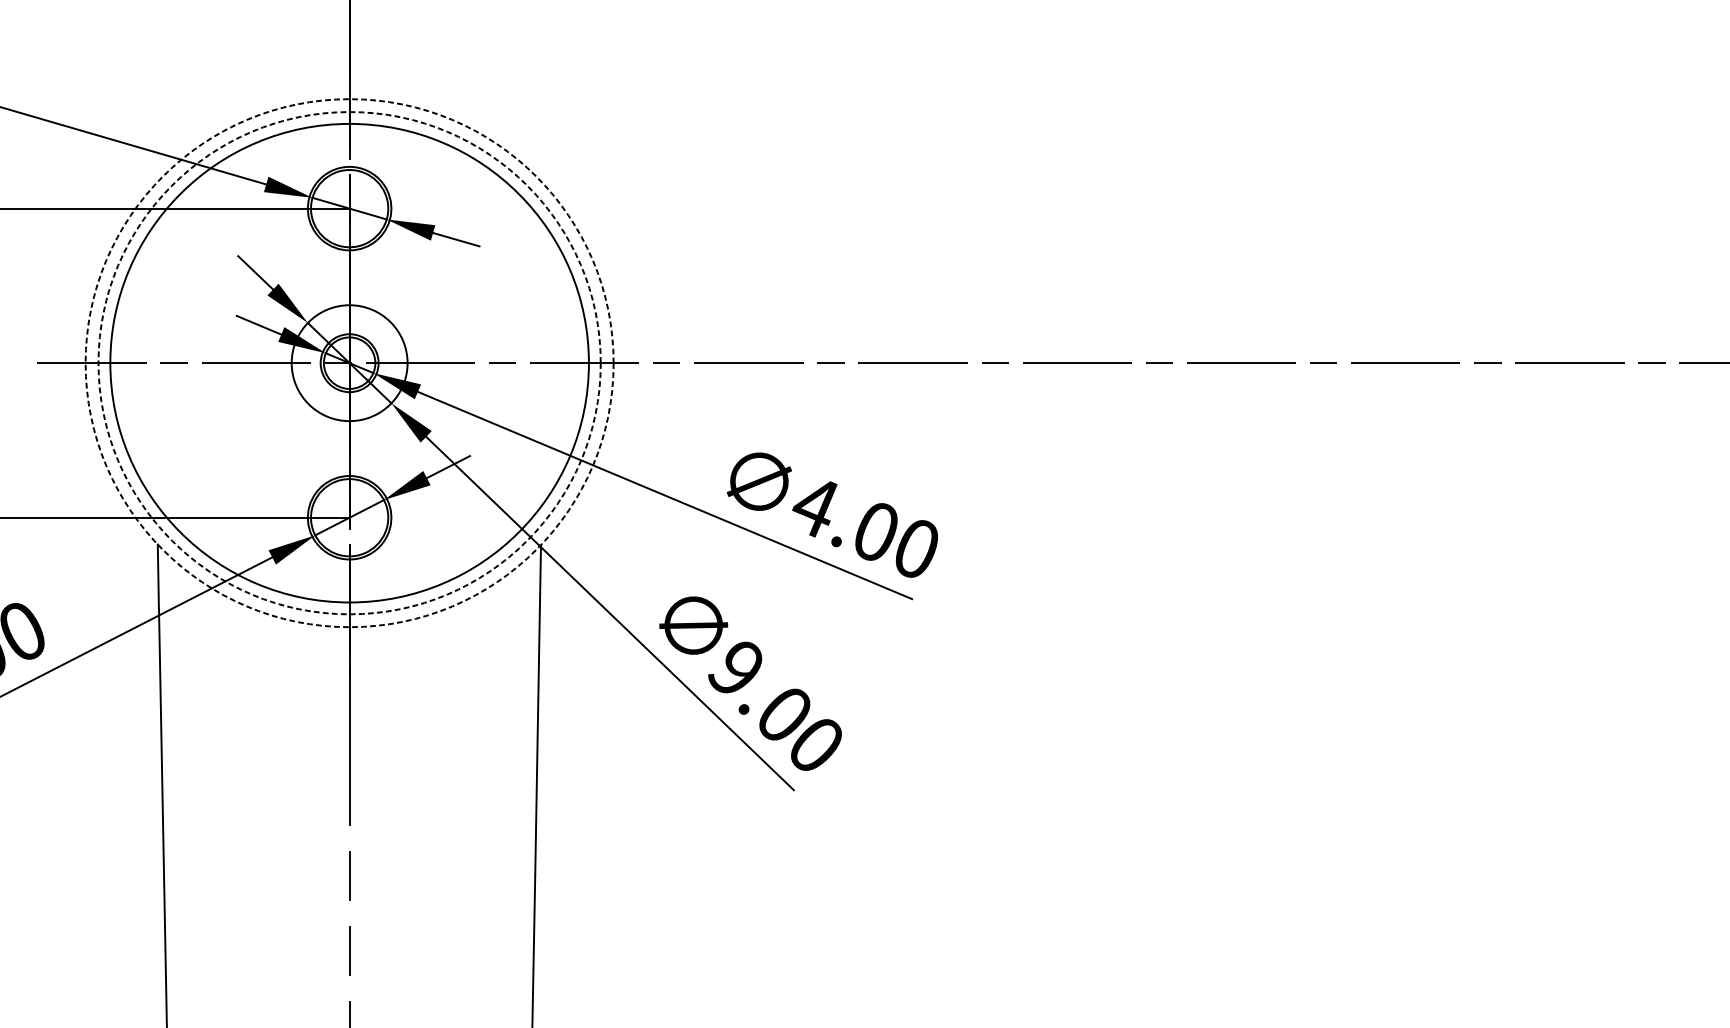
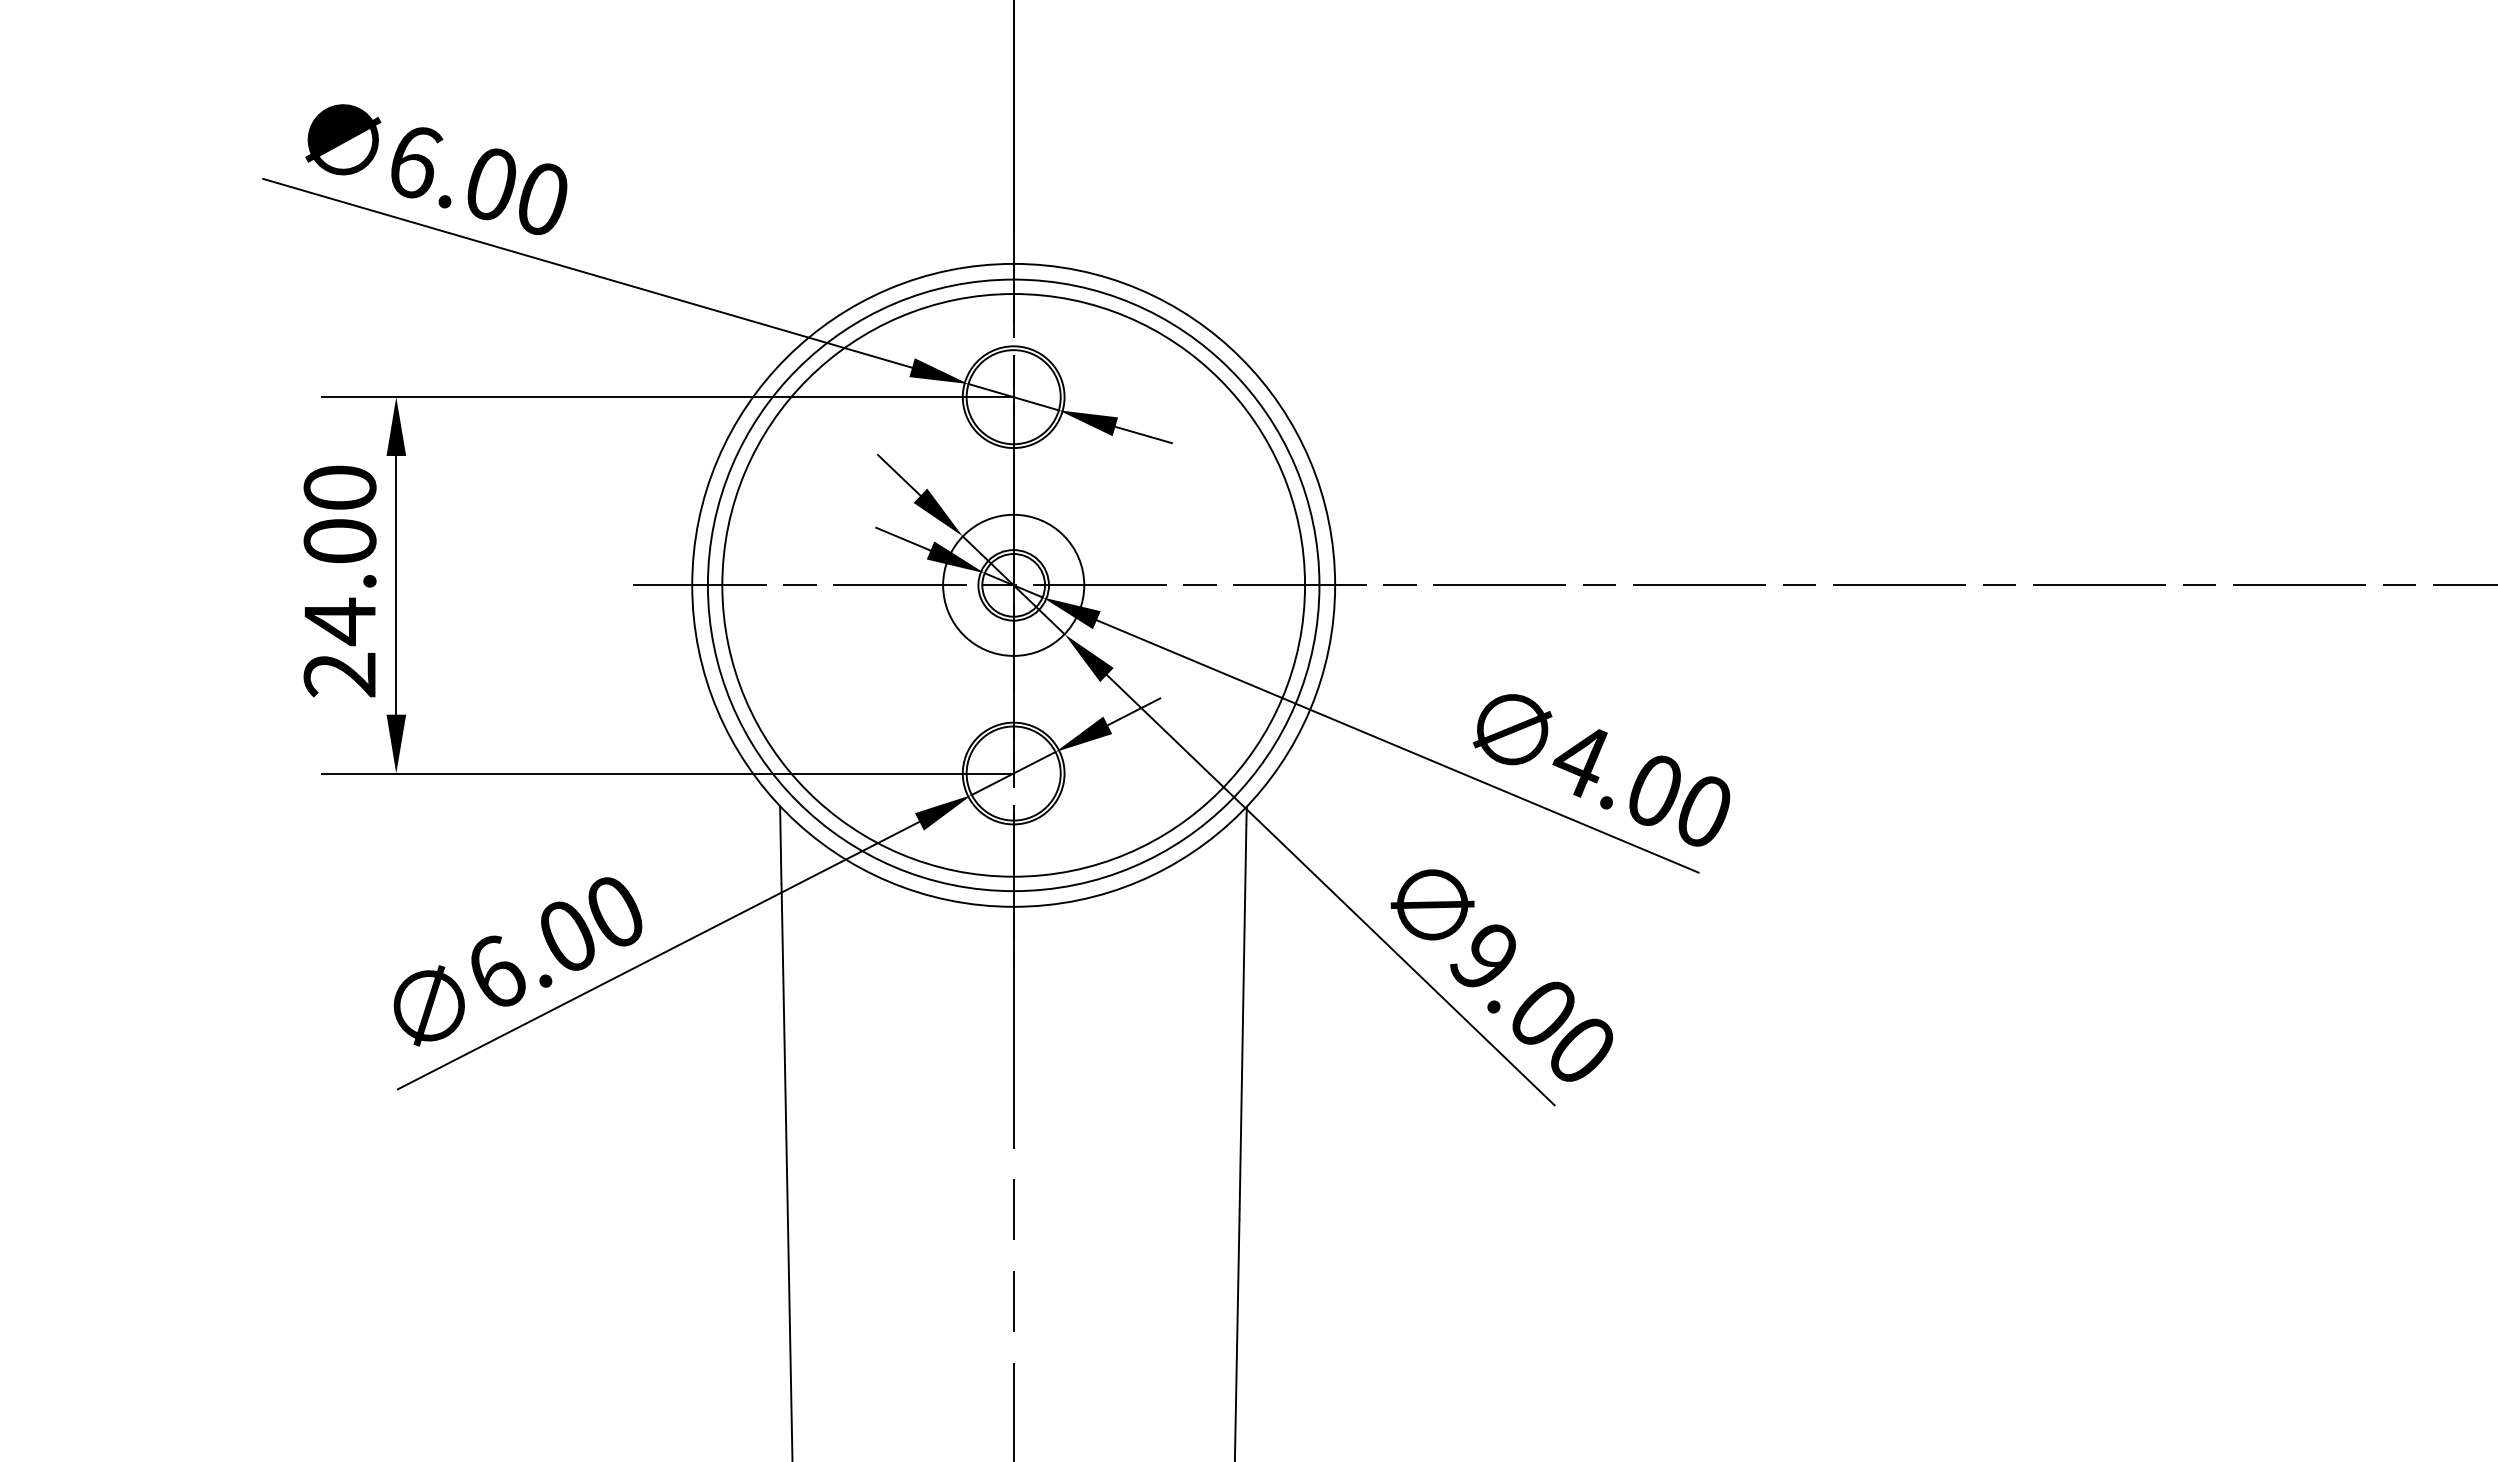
circle: (349, 362) -> (1013, 584), dashed -> solid
circle: (349, 363) -> (1013, 585), dashed -> solid

